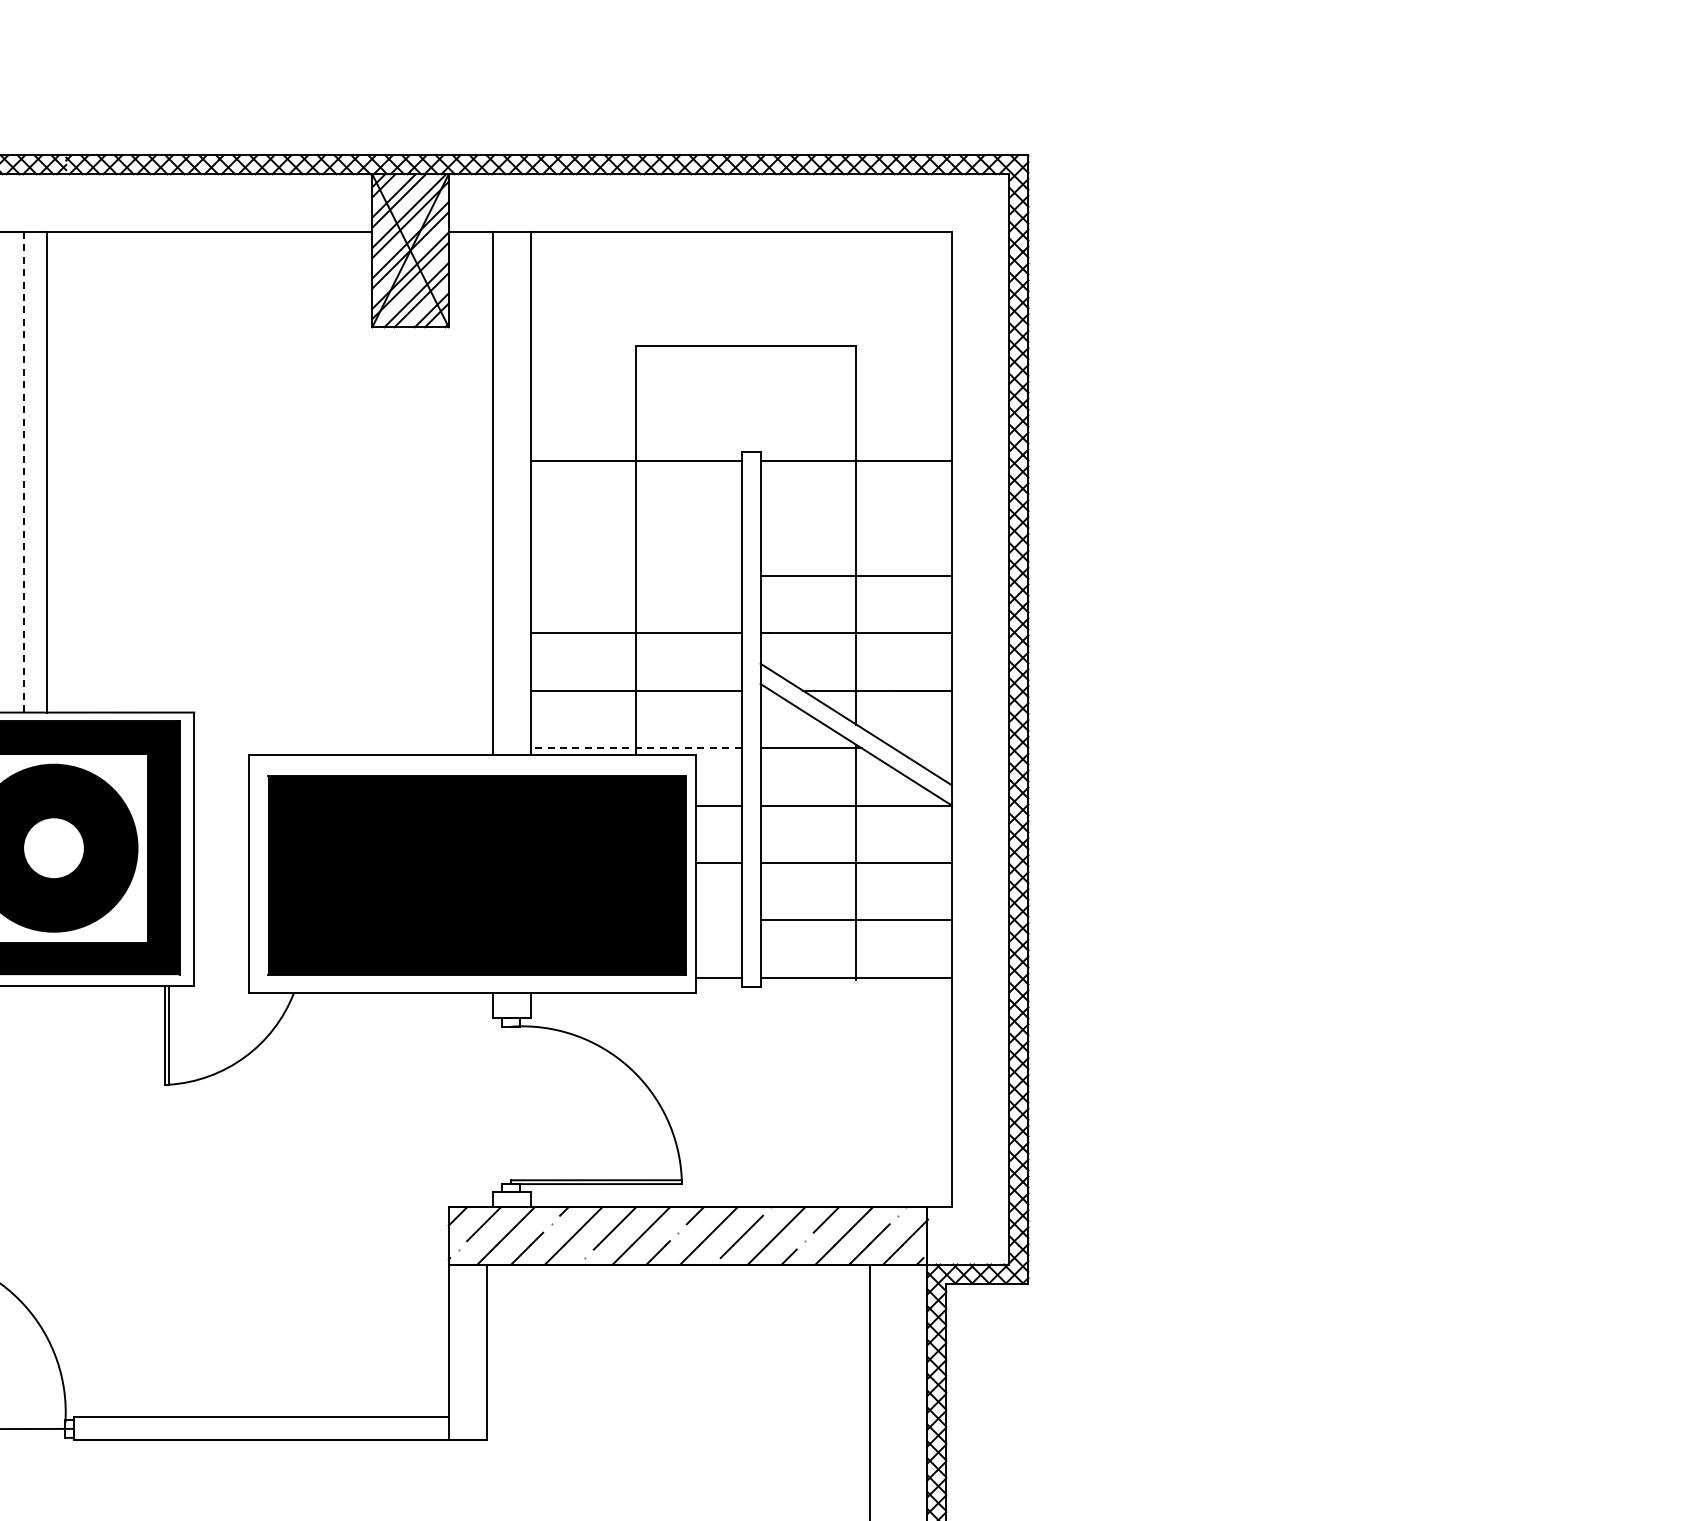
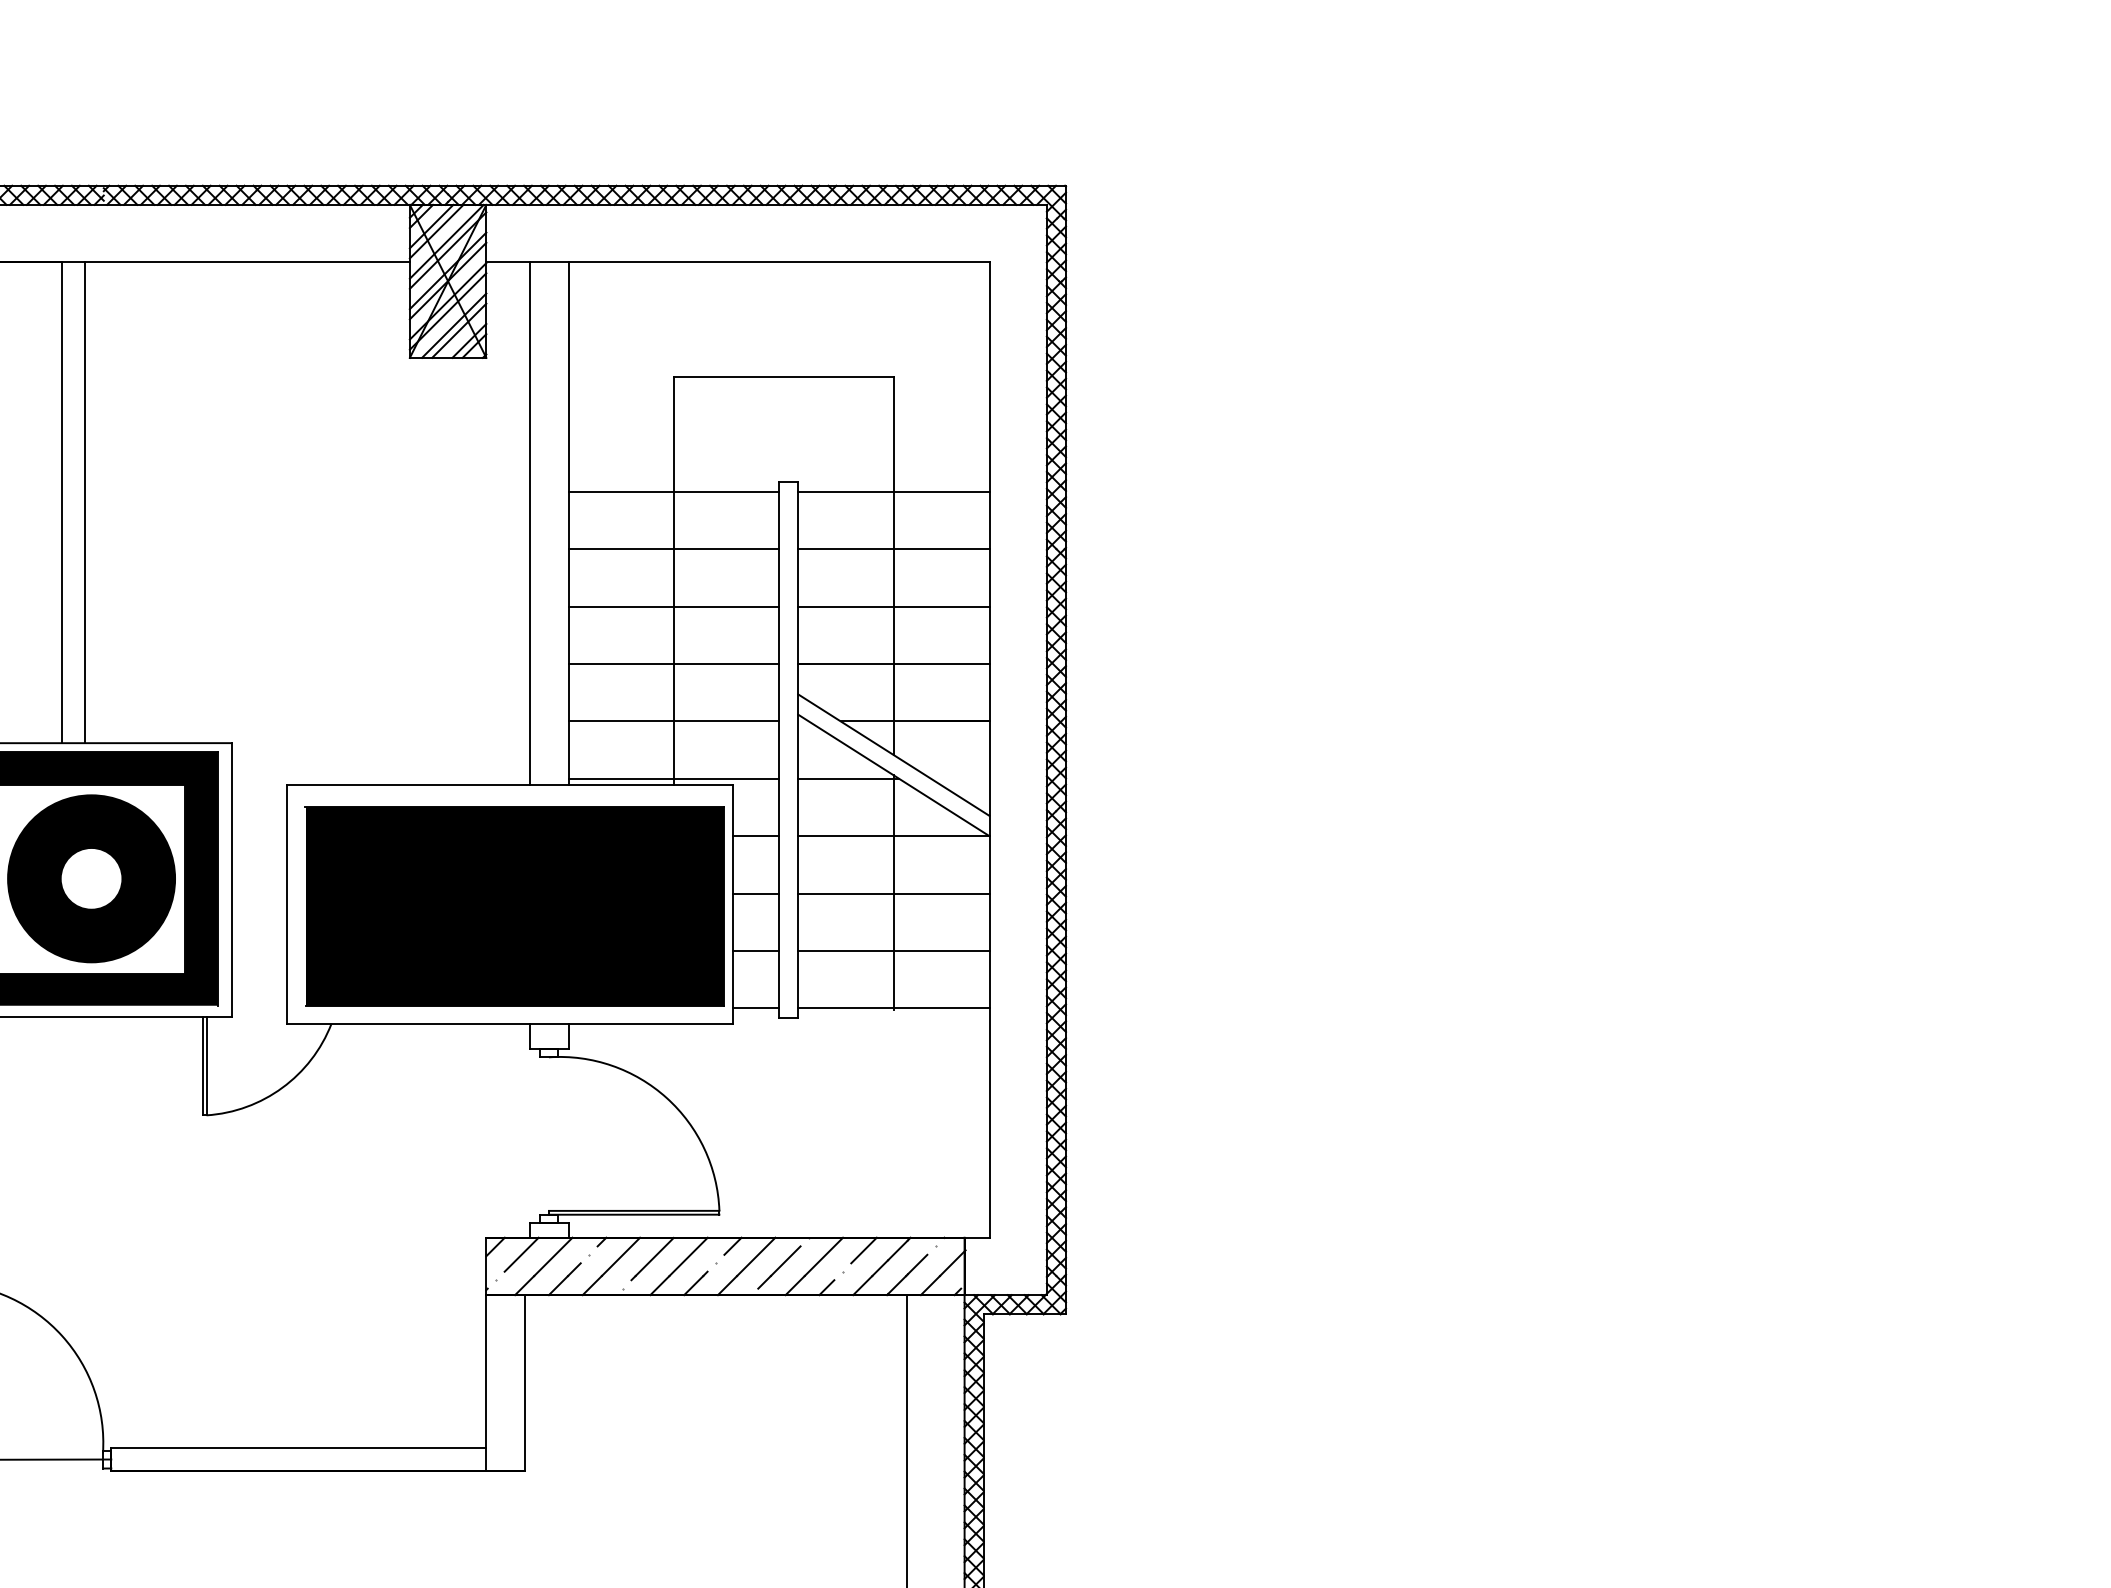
line: (23, 472) -> (61, 503), dashed -> solid
line: (635, 518) -> (673, 549), added
line: (855, 518) -> (893, 549), added
line: (635, 575) -> (673, 606), added
line: (635, 747) -> (673, 778), dashed -> solid
line: (718, 919) -> (756, 950), added

